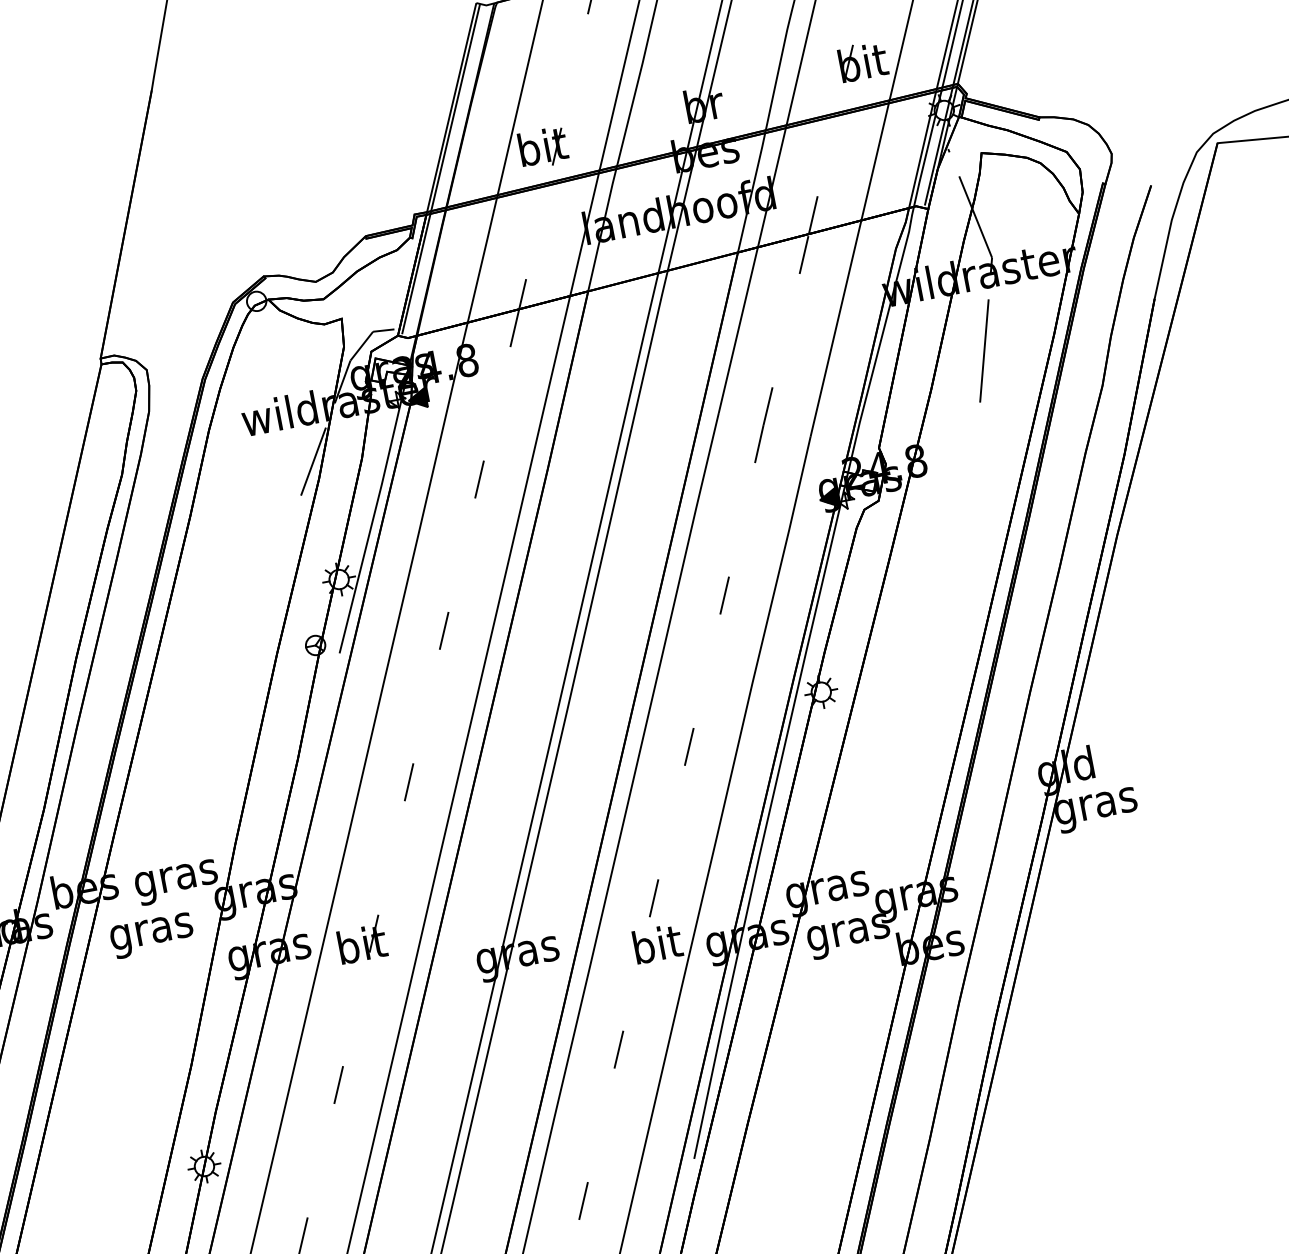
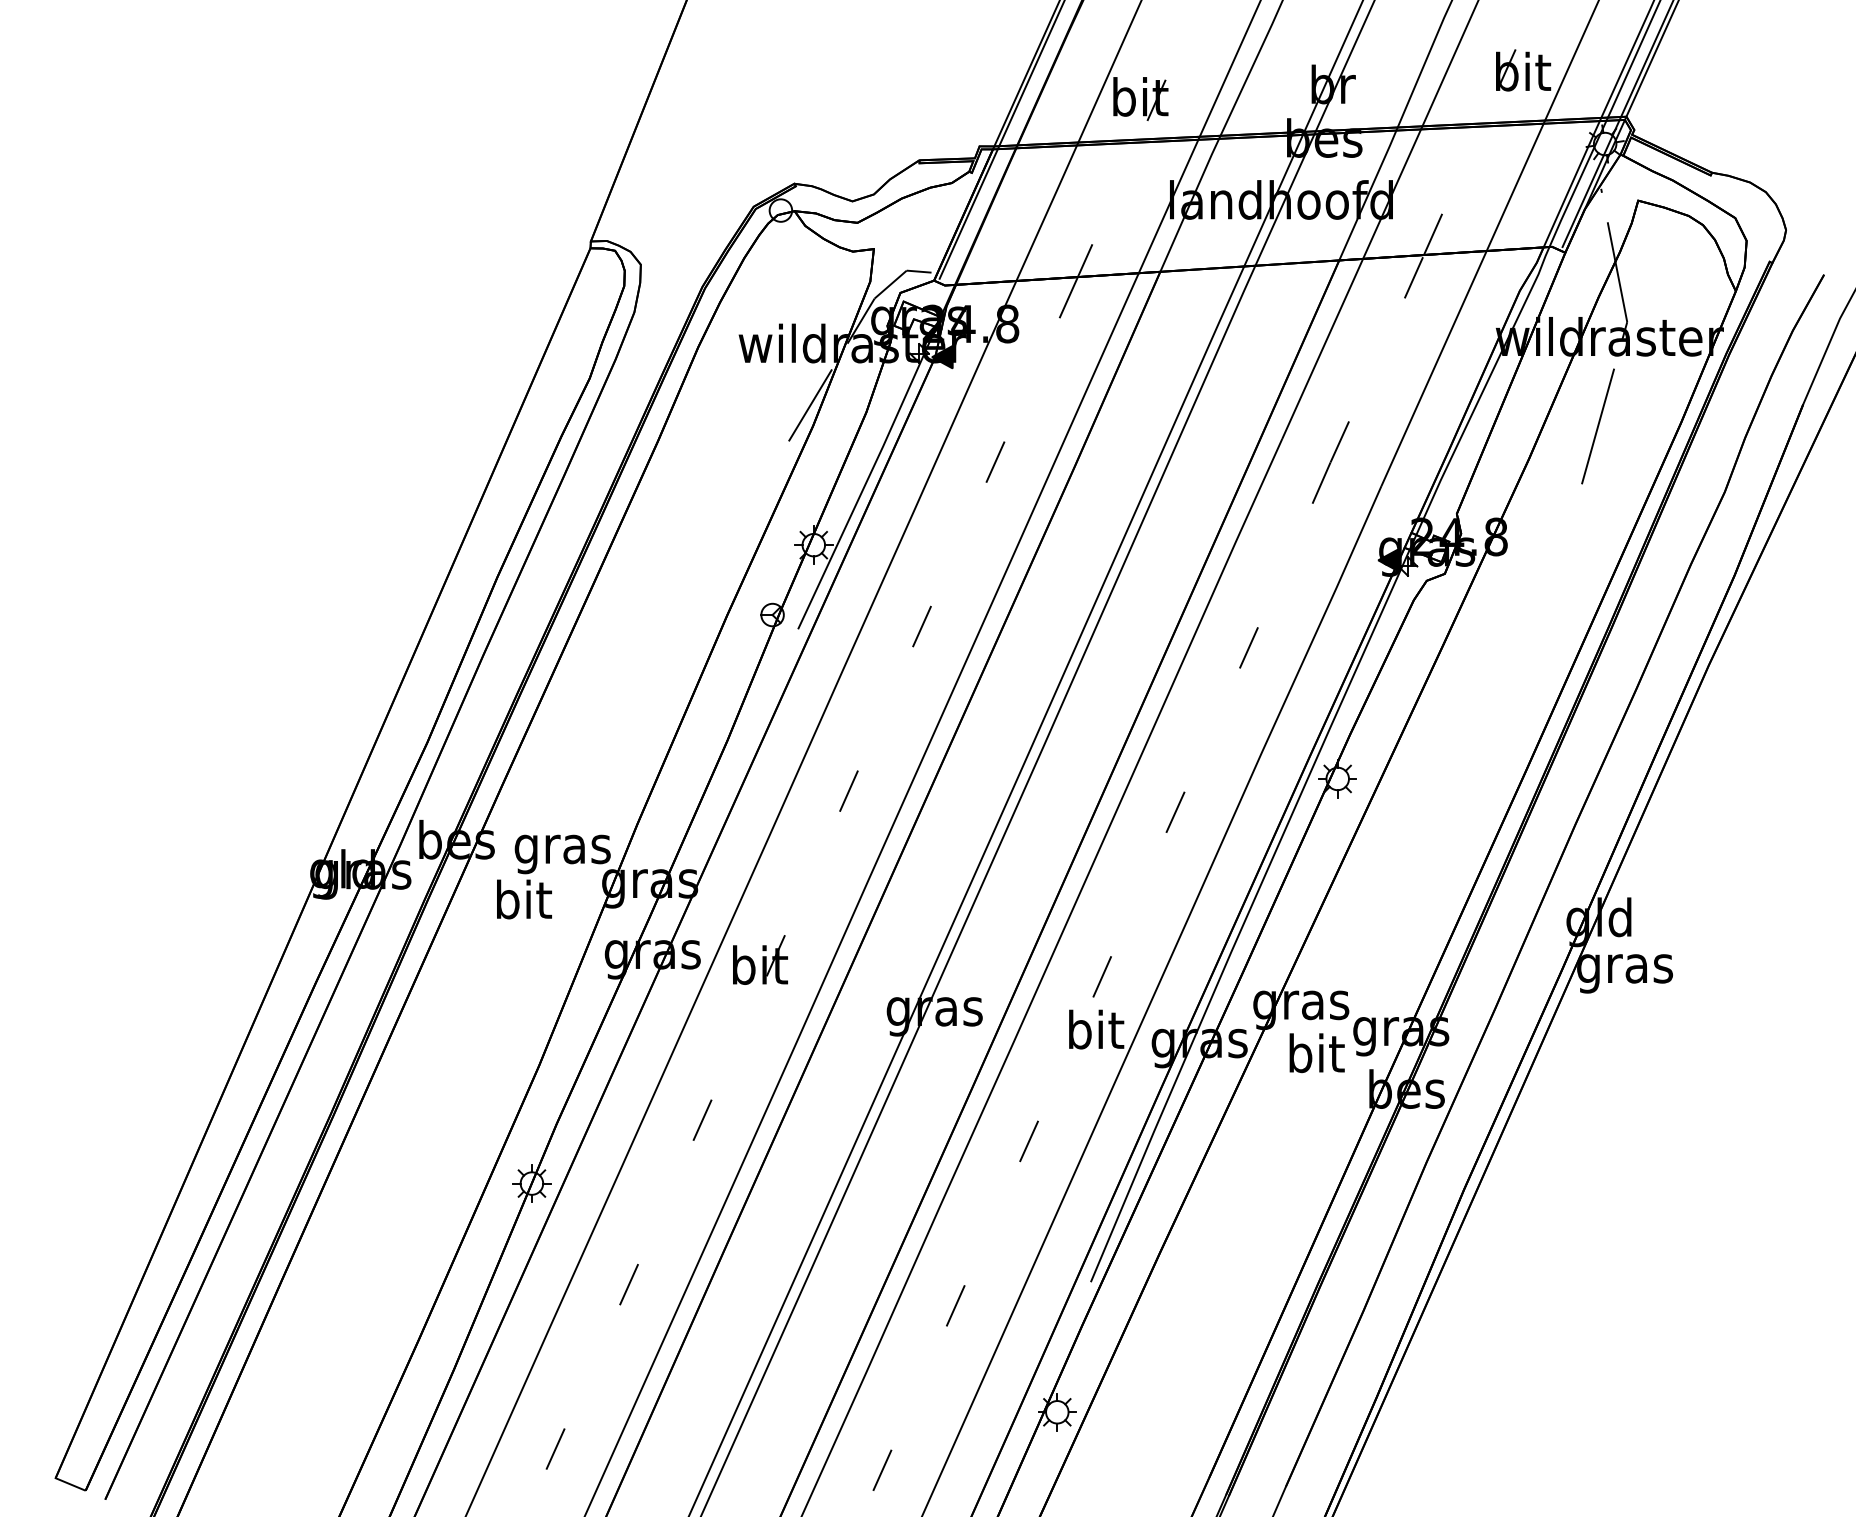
text: (151, 931) -> (523, 904), gras -> bit
text: (848, 932) -> (1315, 1058), gras -> bit

